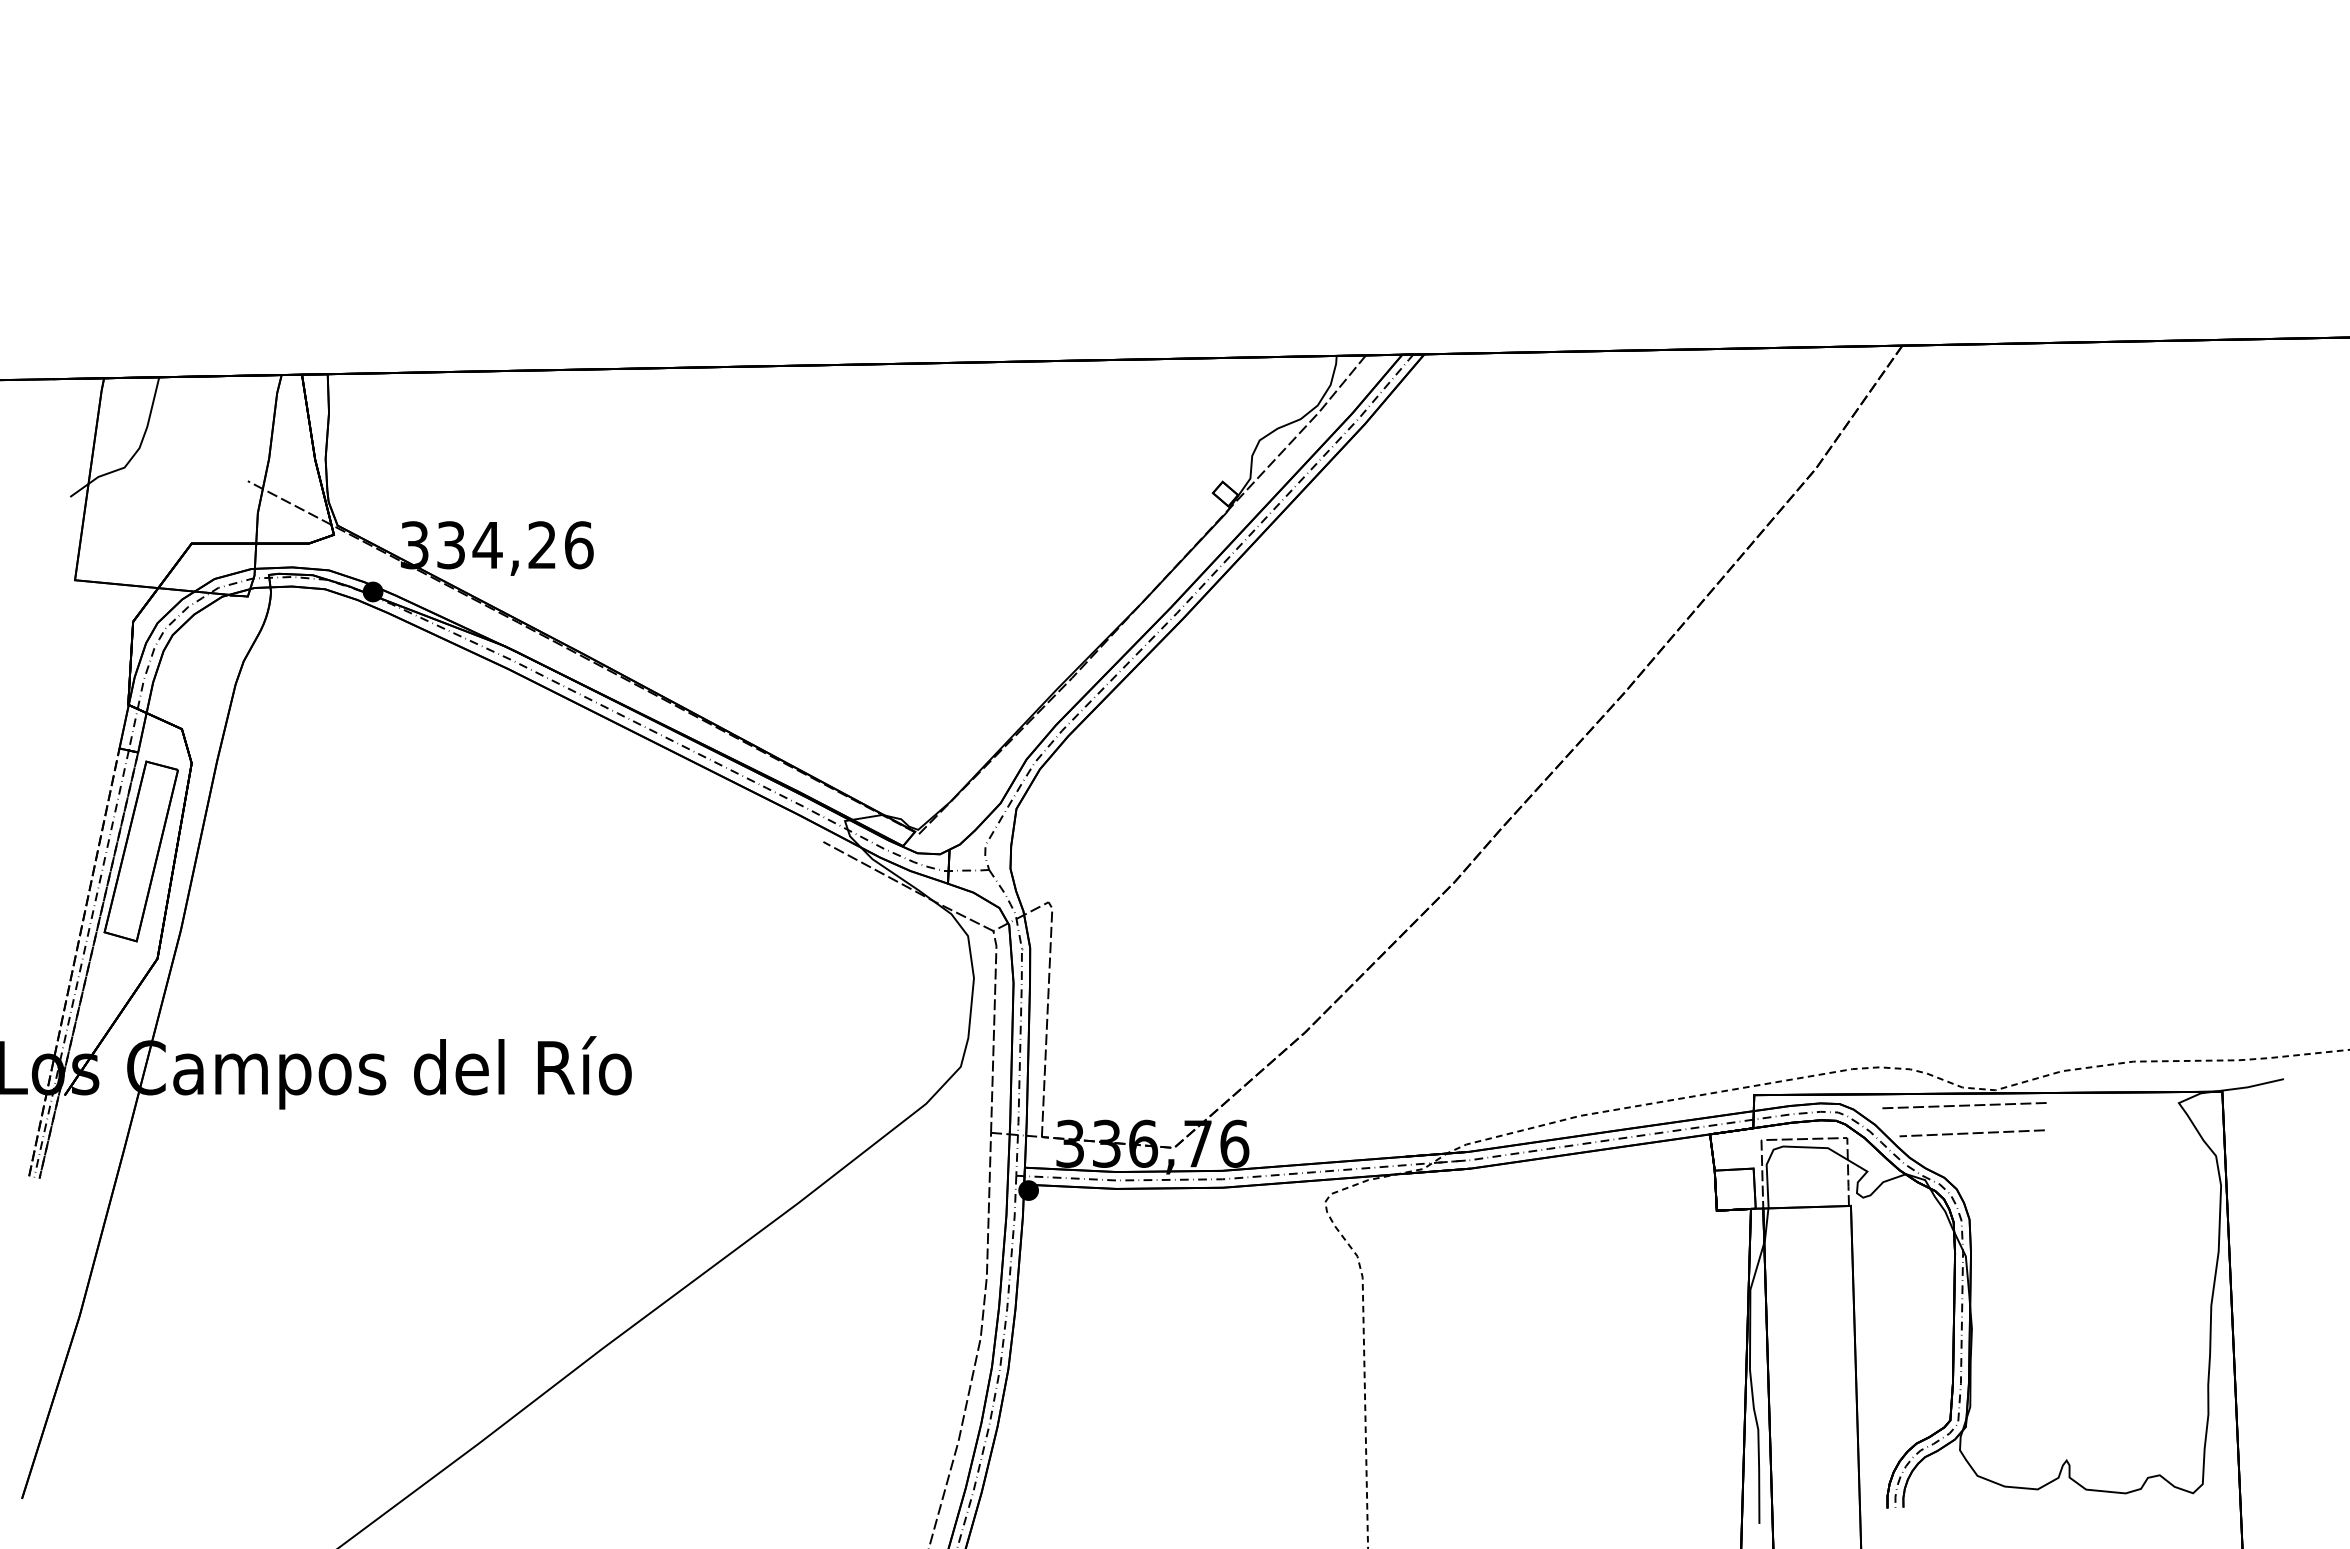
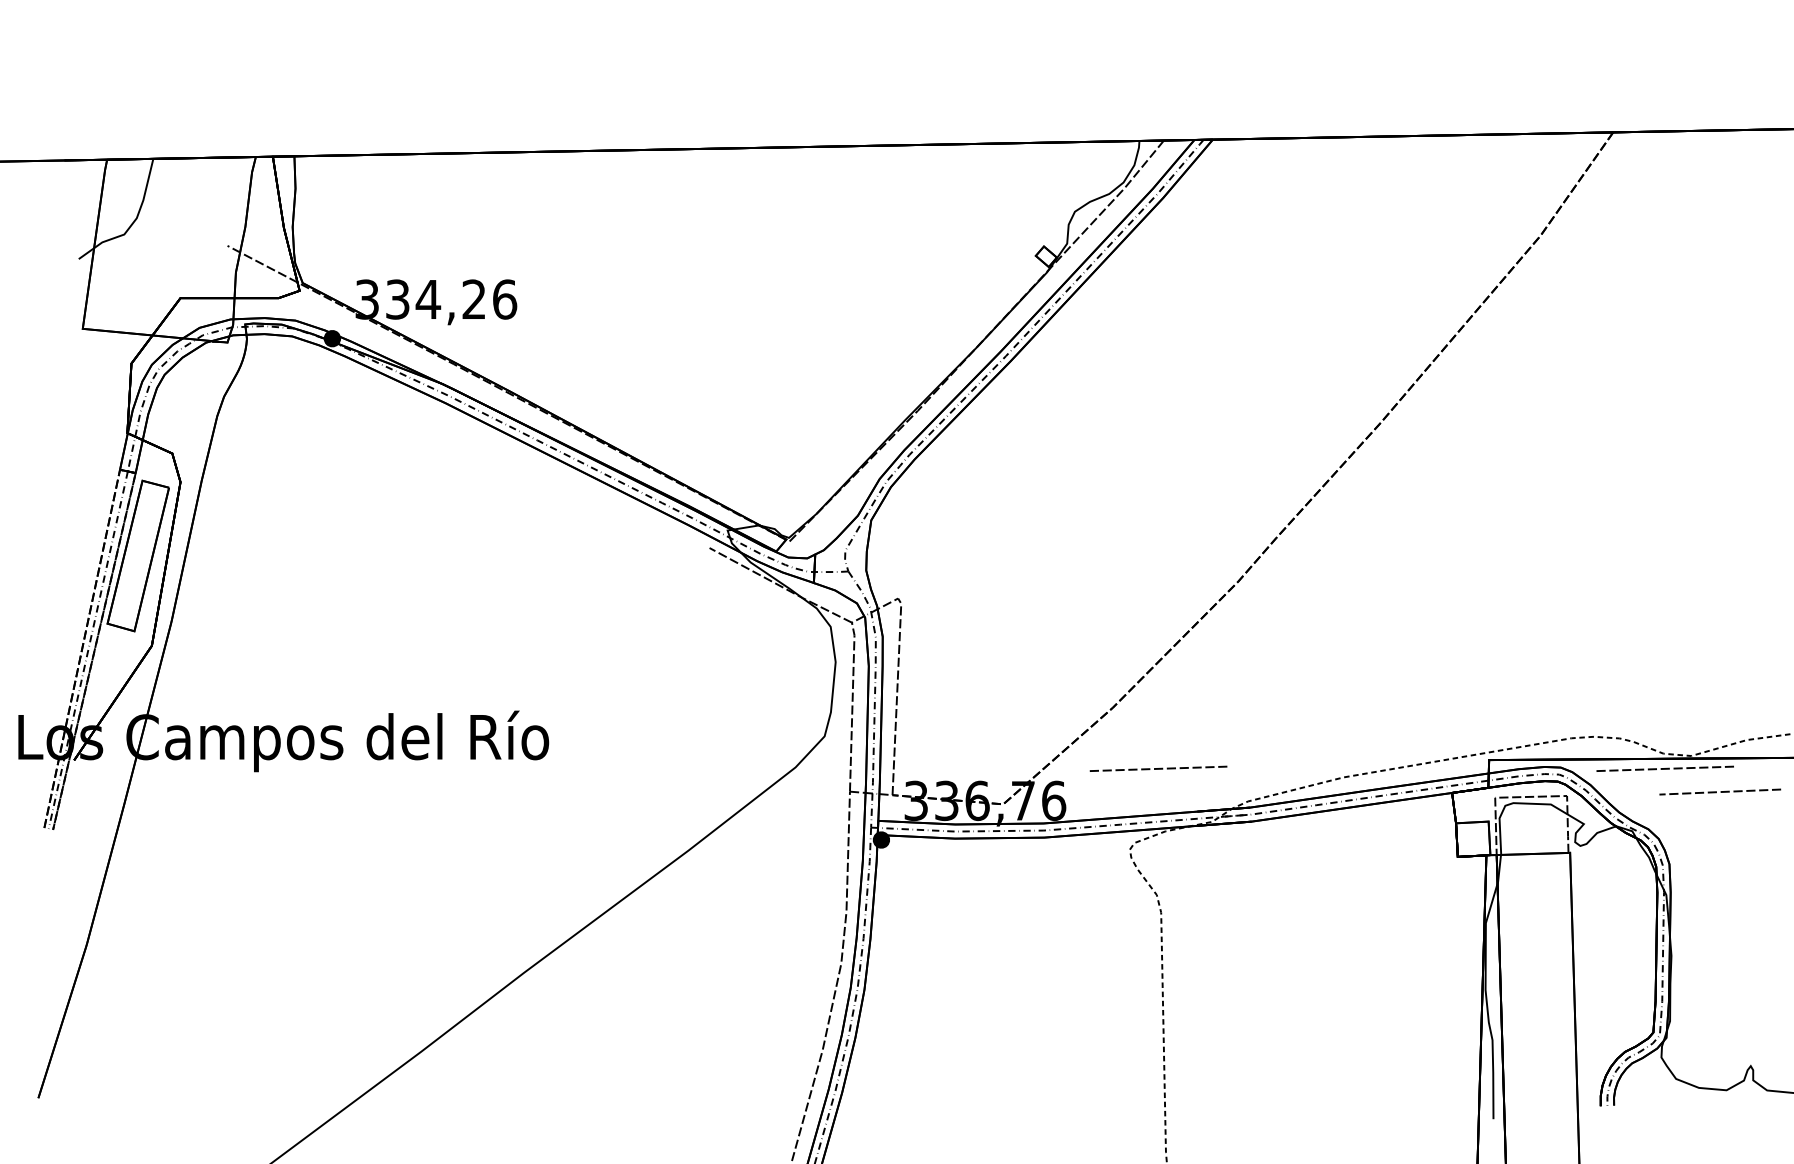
line: (1359, 1105) -> (1158, 768), added
line: (1972, 1133) -> (1720, 792), moved

